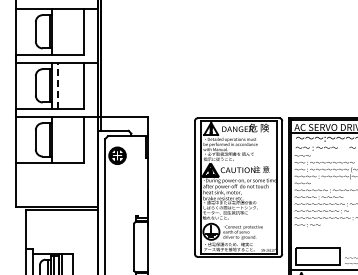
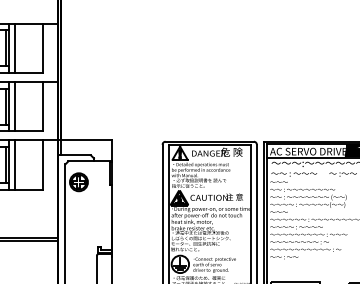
line: (57, 31) -> (14, 47), added
line: (57, 85) -> (14, 106), dashed -> solid
line: (57, 139) -> (14, 164), added

